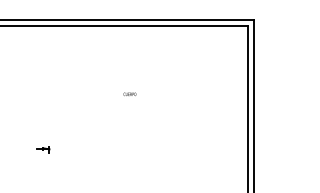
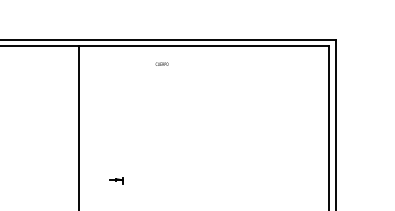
text: (129, 93) -> (161, 63), moved
part: (43, 149) -> (116, 180), moved

